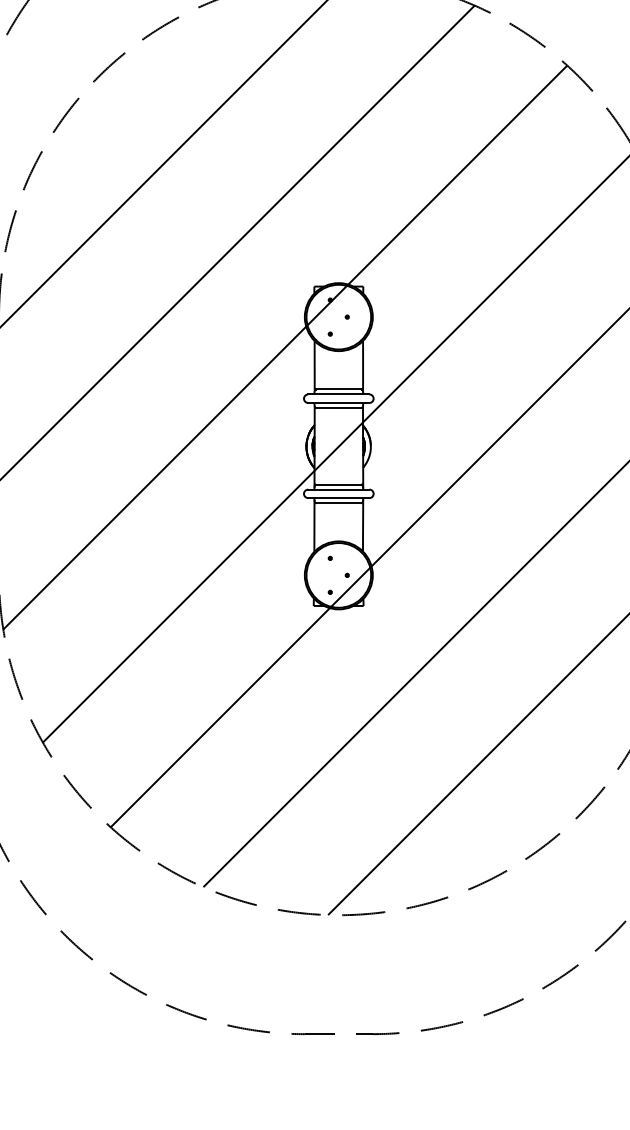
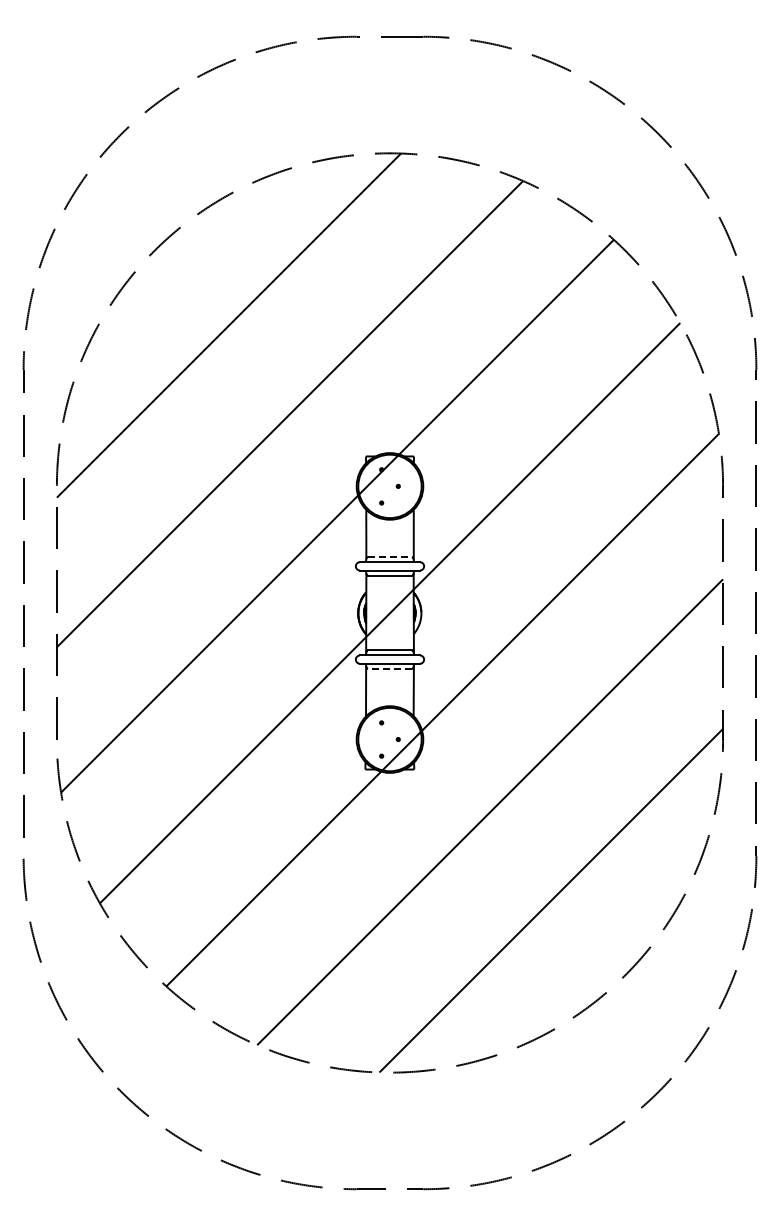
line: (339, 389) -> (390, 557), solid -> dashed
line: (338, 502) -> (389, 668), solid -> dashed

